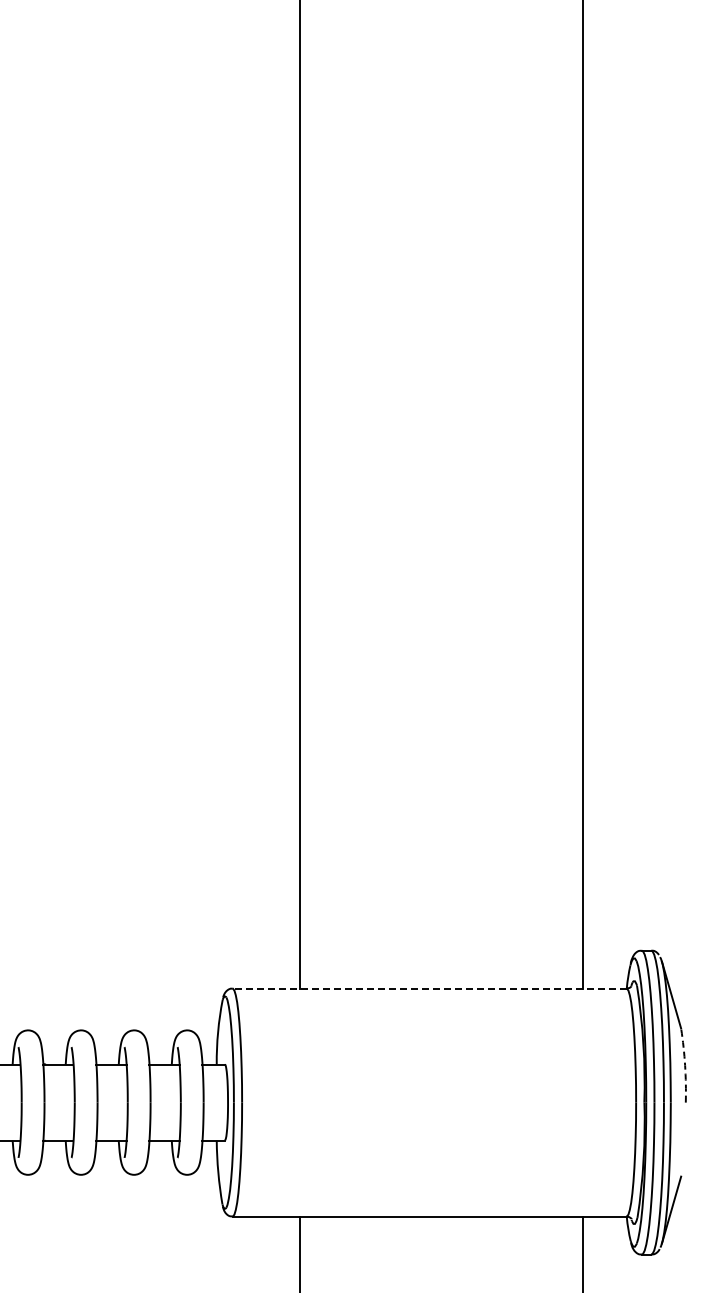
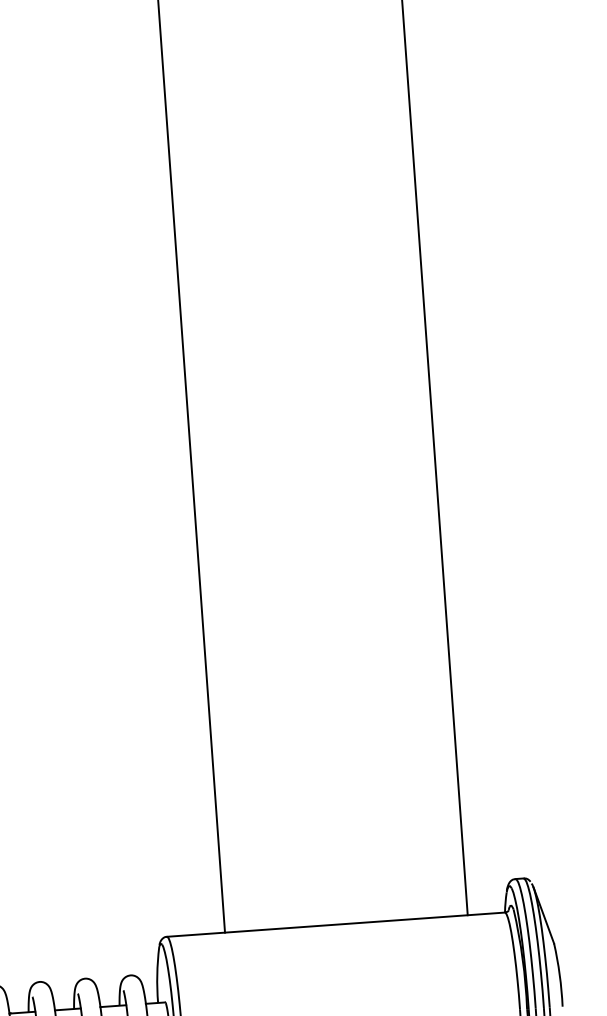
line: (429, 988) -> (335, 924), dashed -> solid
arc: (685, 1065) -> (560, 974), dashed -> solid

